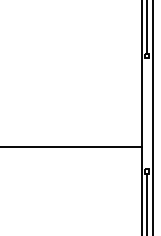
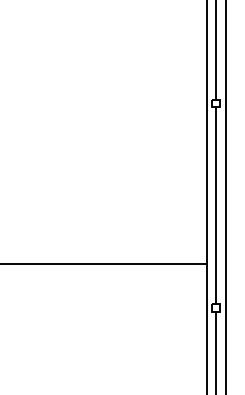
line: (147, 113) -> (216, 205), added

